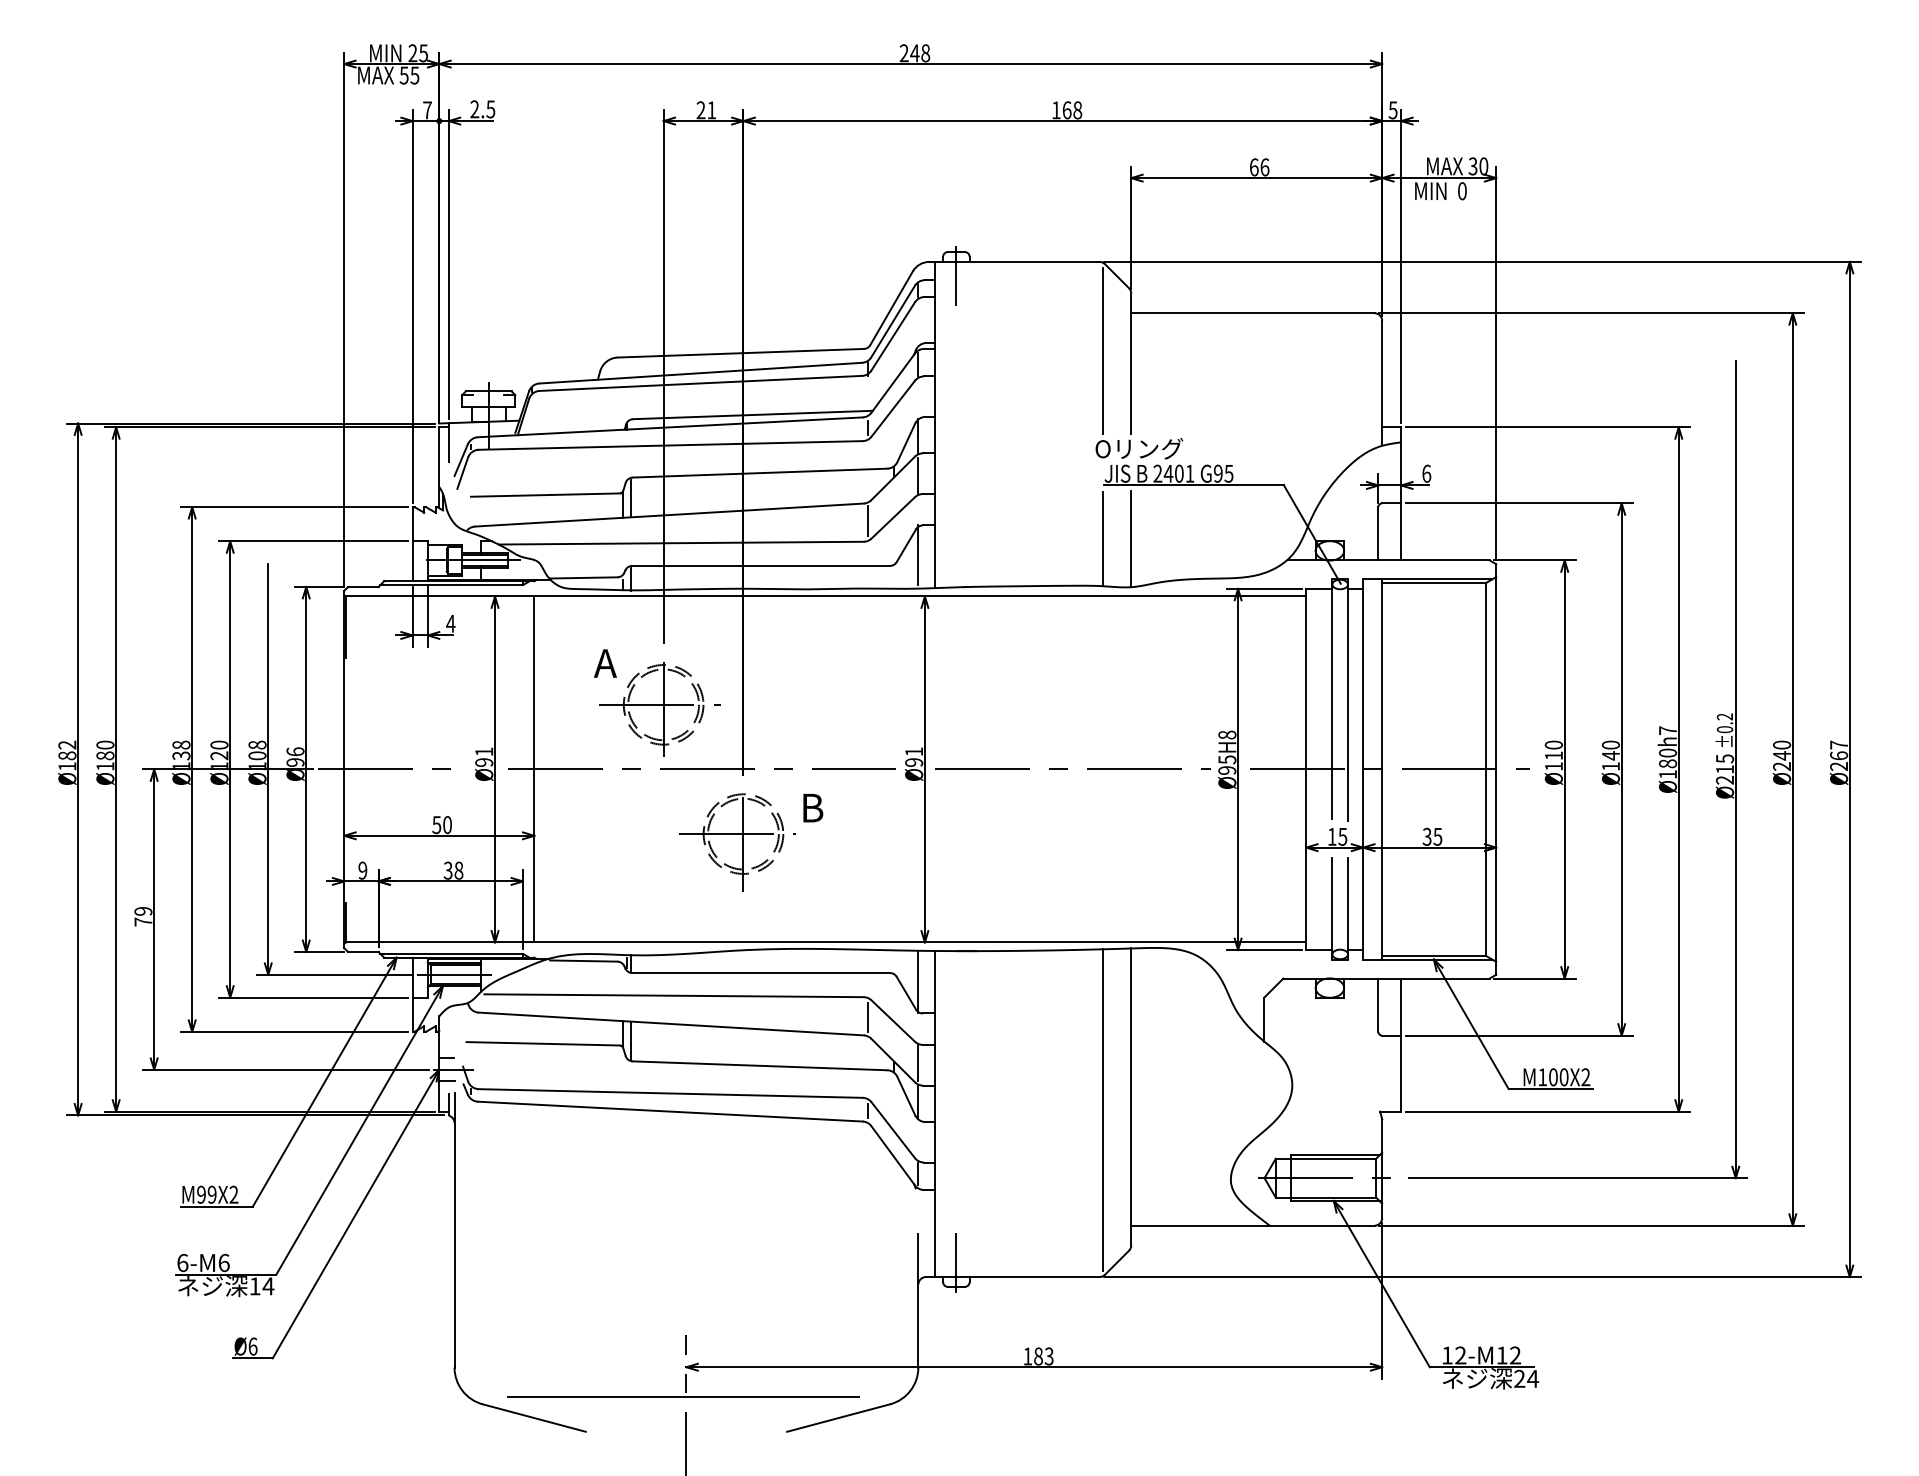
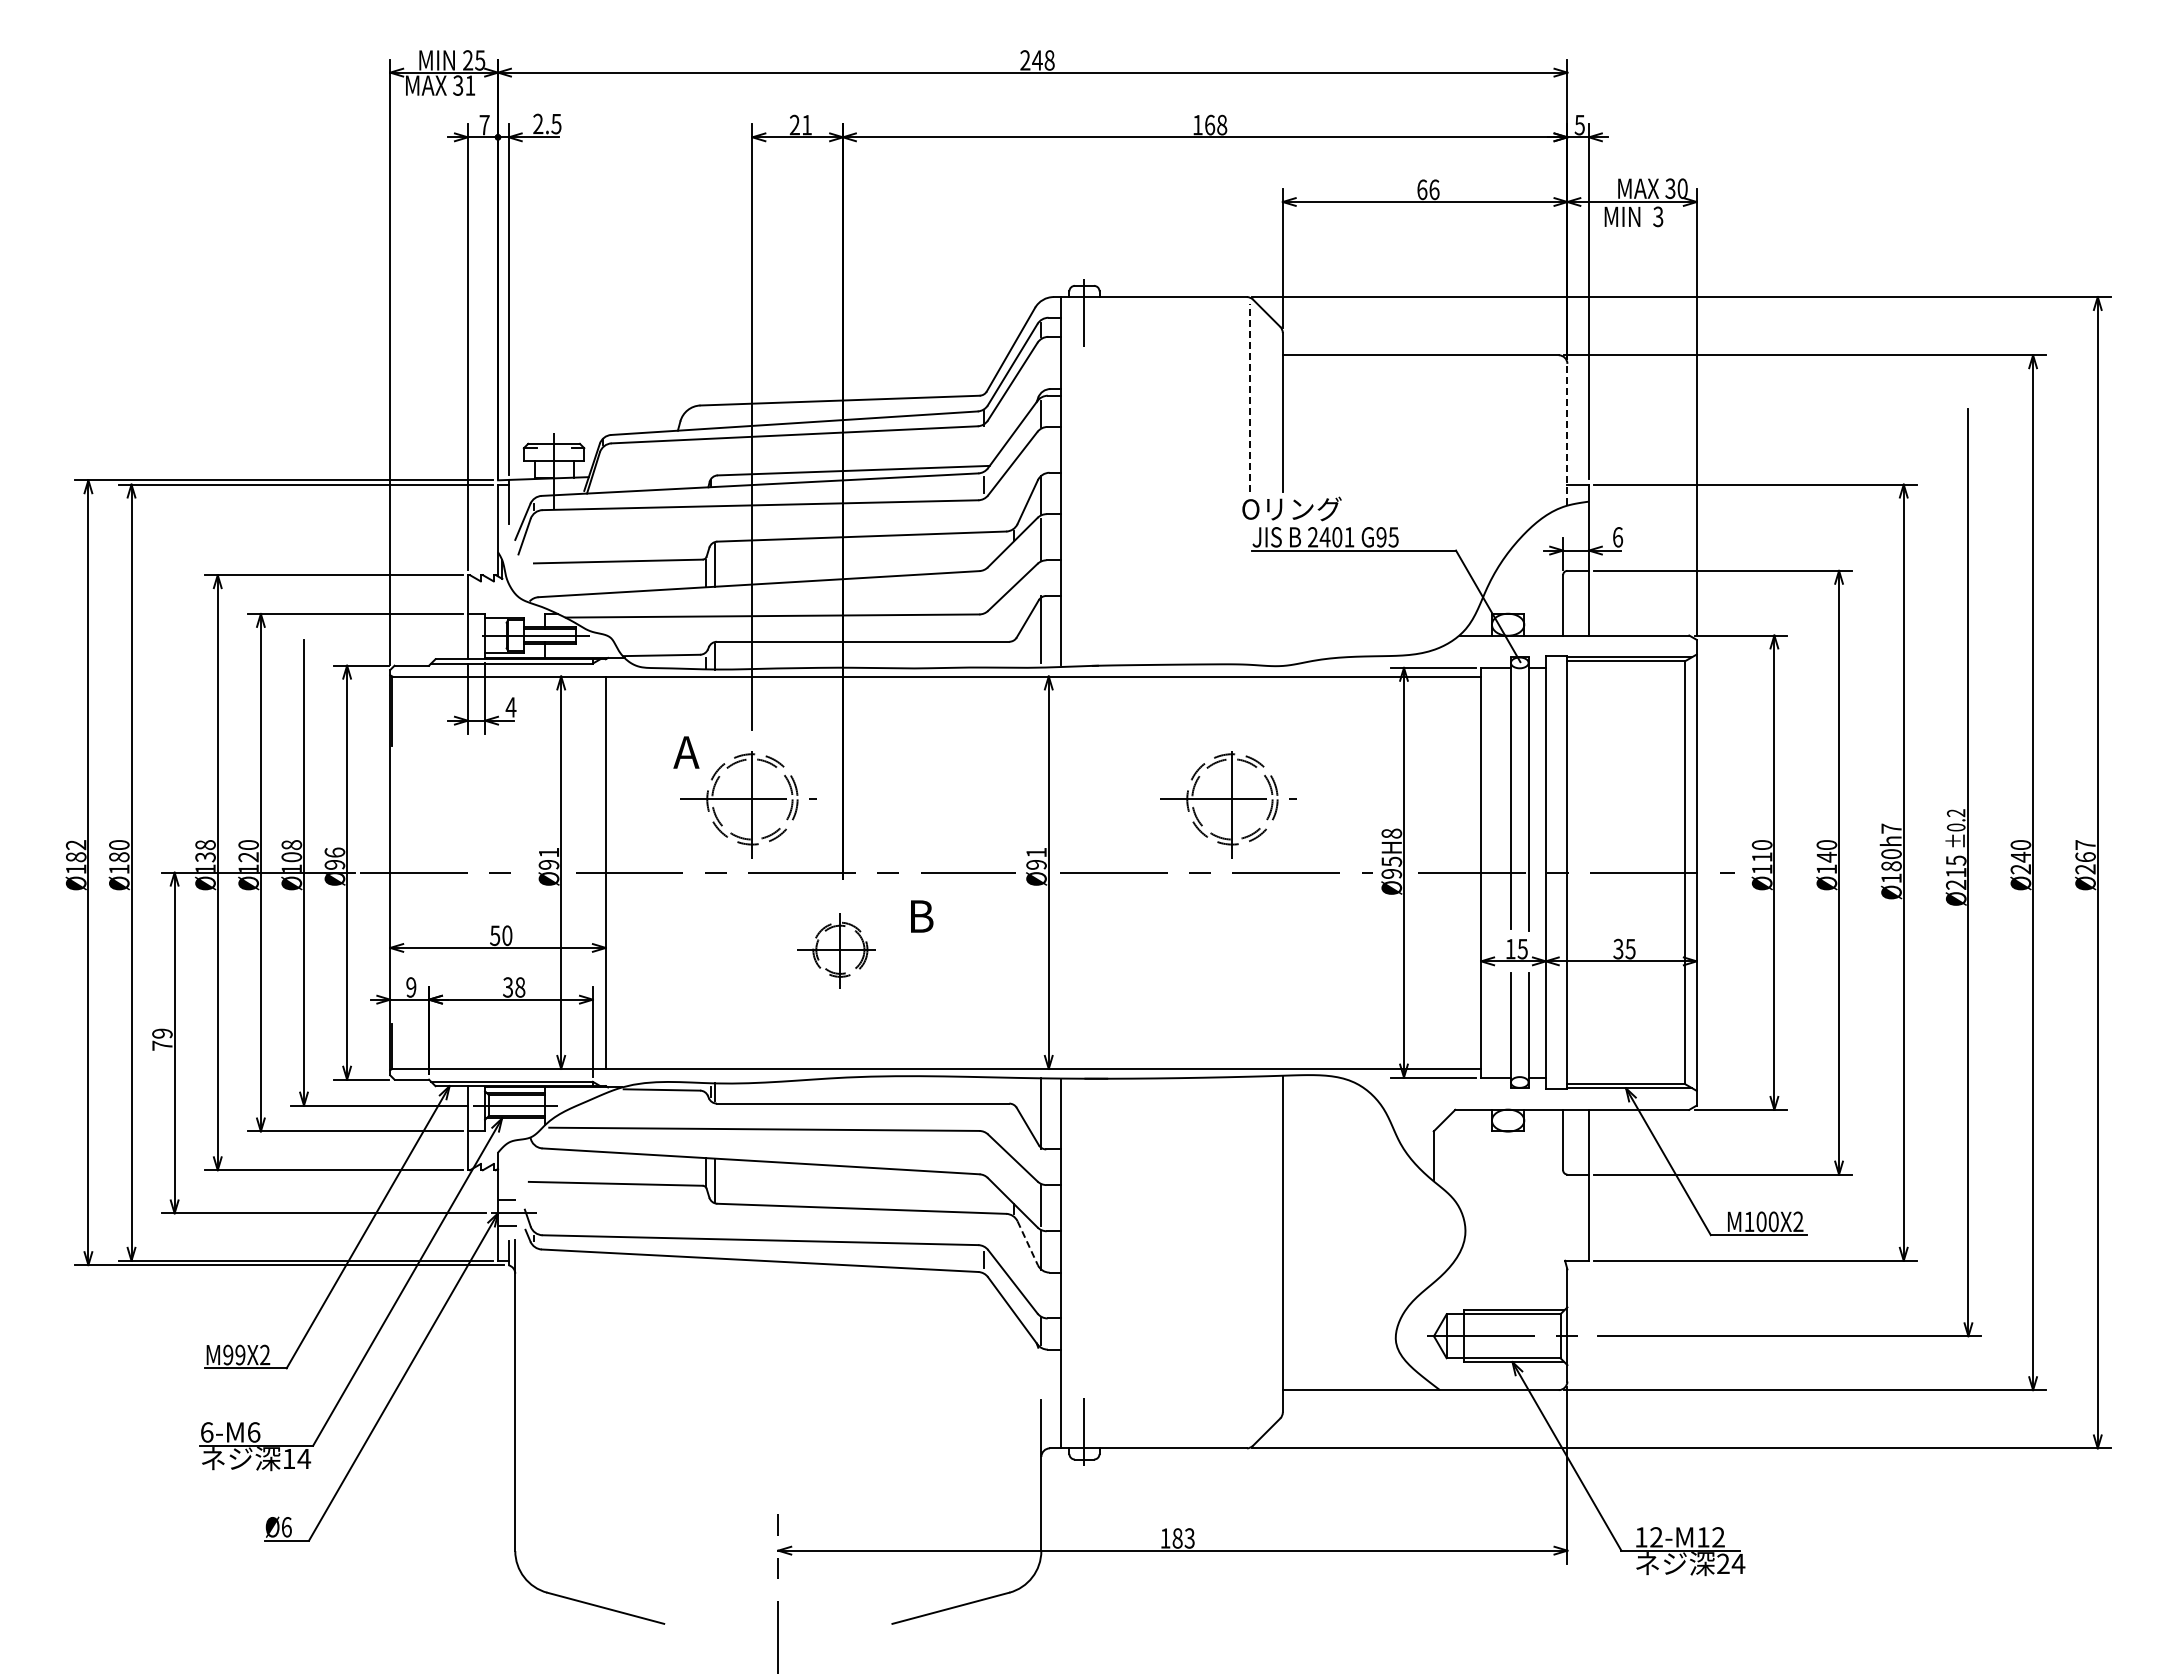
text: (409, 75) -> (464, 85), 55 -> 31
text: (1462, 190) -> (1658, 216), 0 -> 3
line: (1102, 351) -> (1250, 398), solid -> dashed
line: (1382, 383) -> (1567, 434), solid -> dashed
line: (868, 520) -> (984, 590), removed
line: (1102, 538) -> (1250, 610), removed
line: (1130, 539) -> (1282, 611), removed
part: (1083, 709) -> (1228, 804), added
part: (737, 842) -> (836, 955), size x0.6
line: (868, 1017) -> (984, 1153), removed
line: (906, 1096) -> (1027, 1243), solid -> dashed
line: (1102, 1109) -> (1250, 1258), removed
line: (683, 1397) -> (774, 1584), removed

